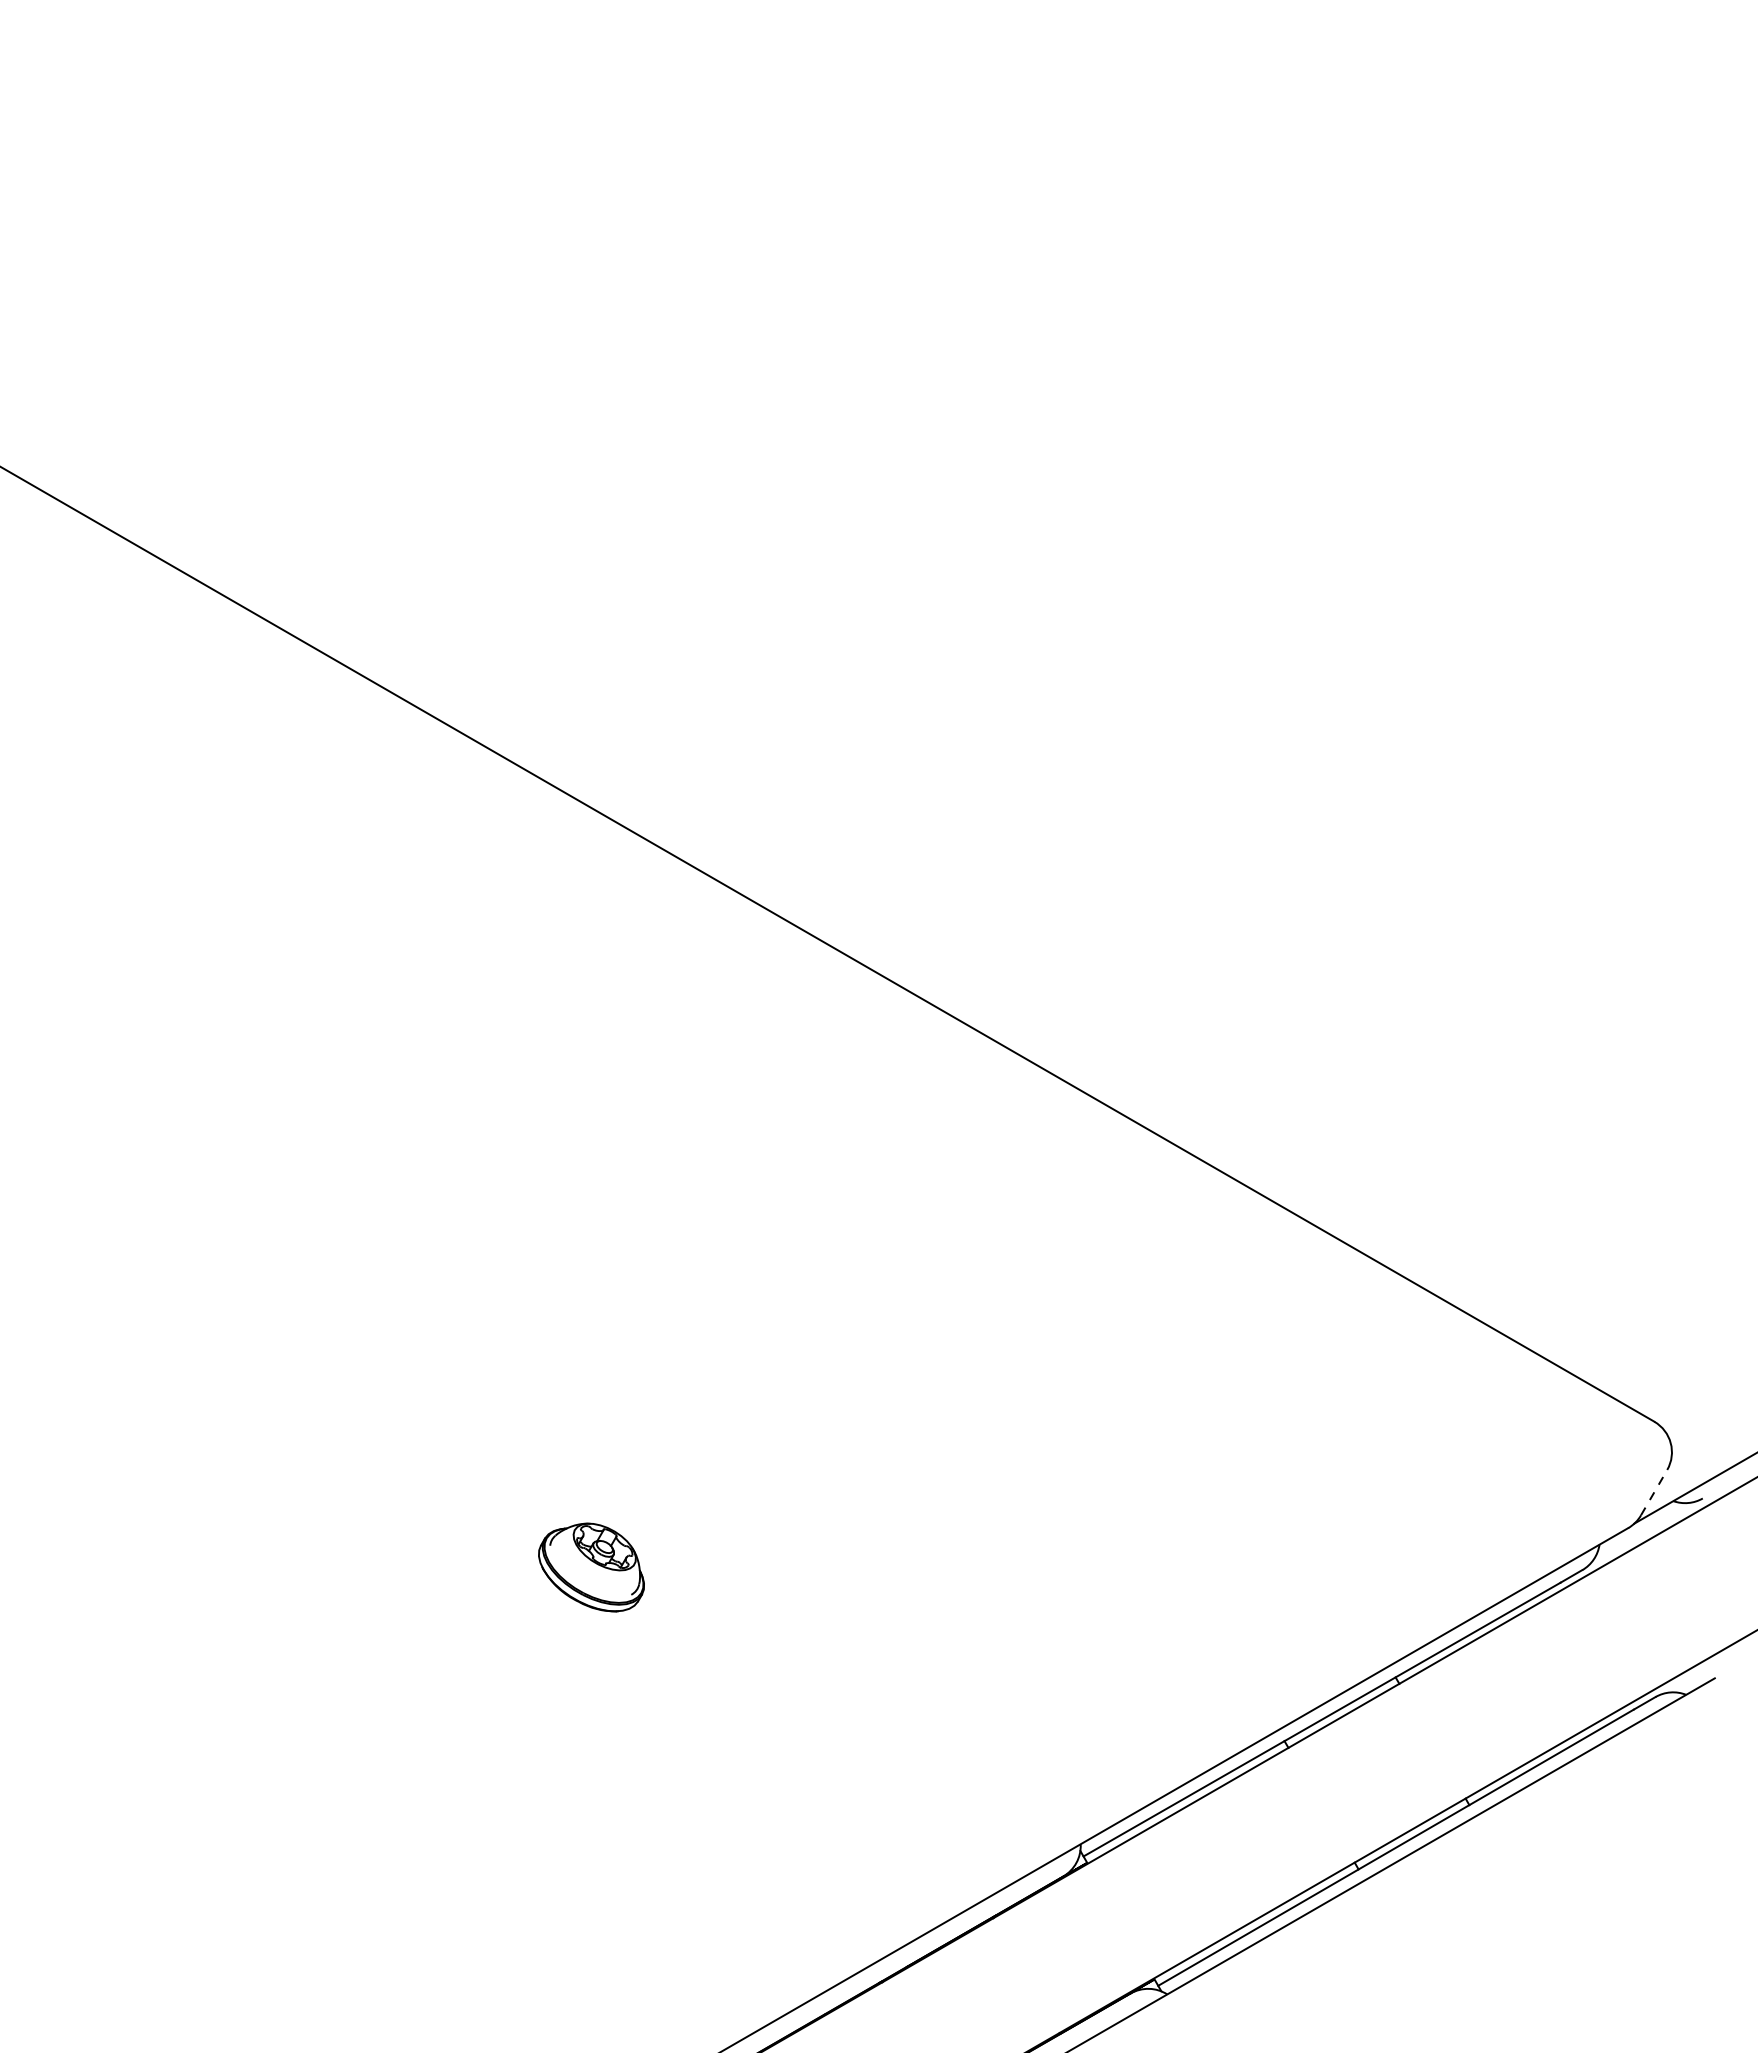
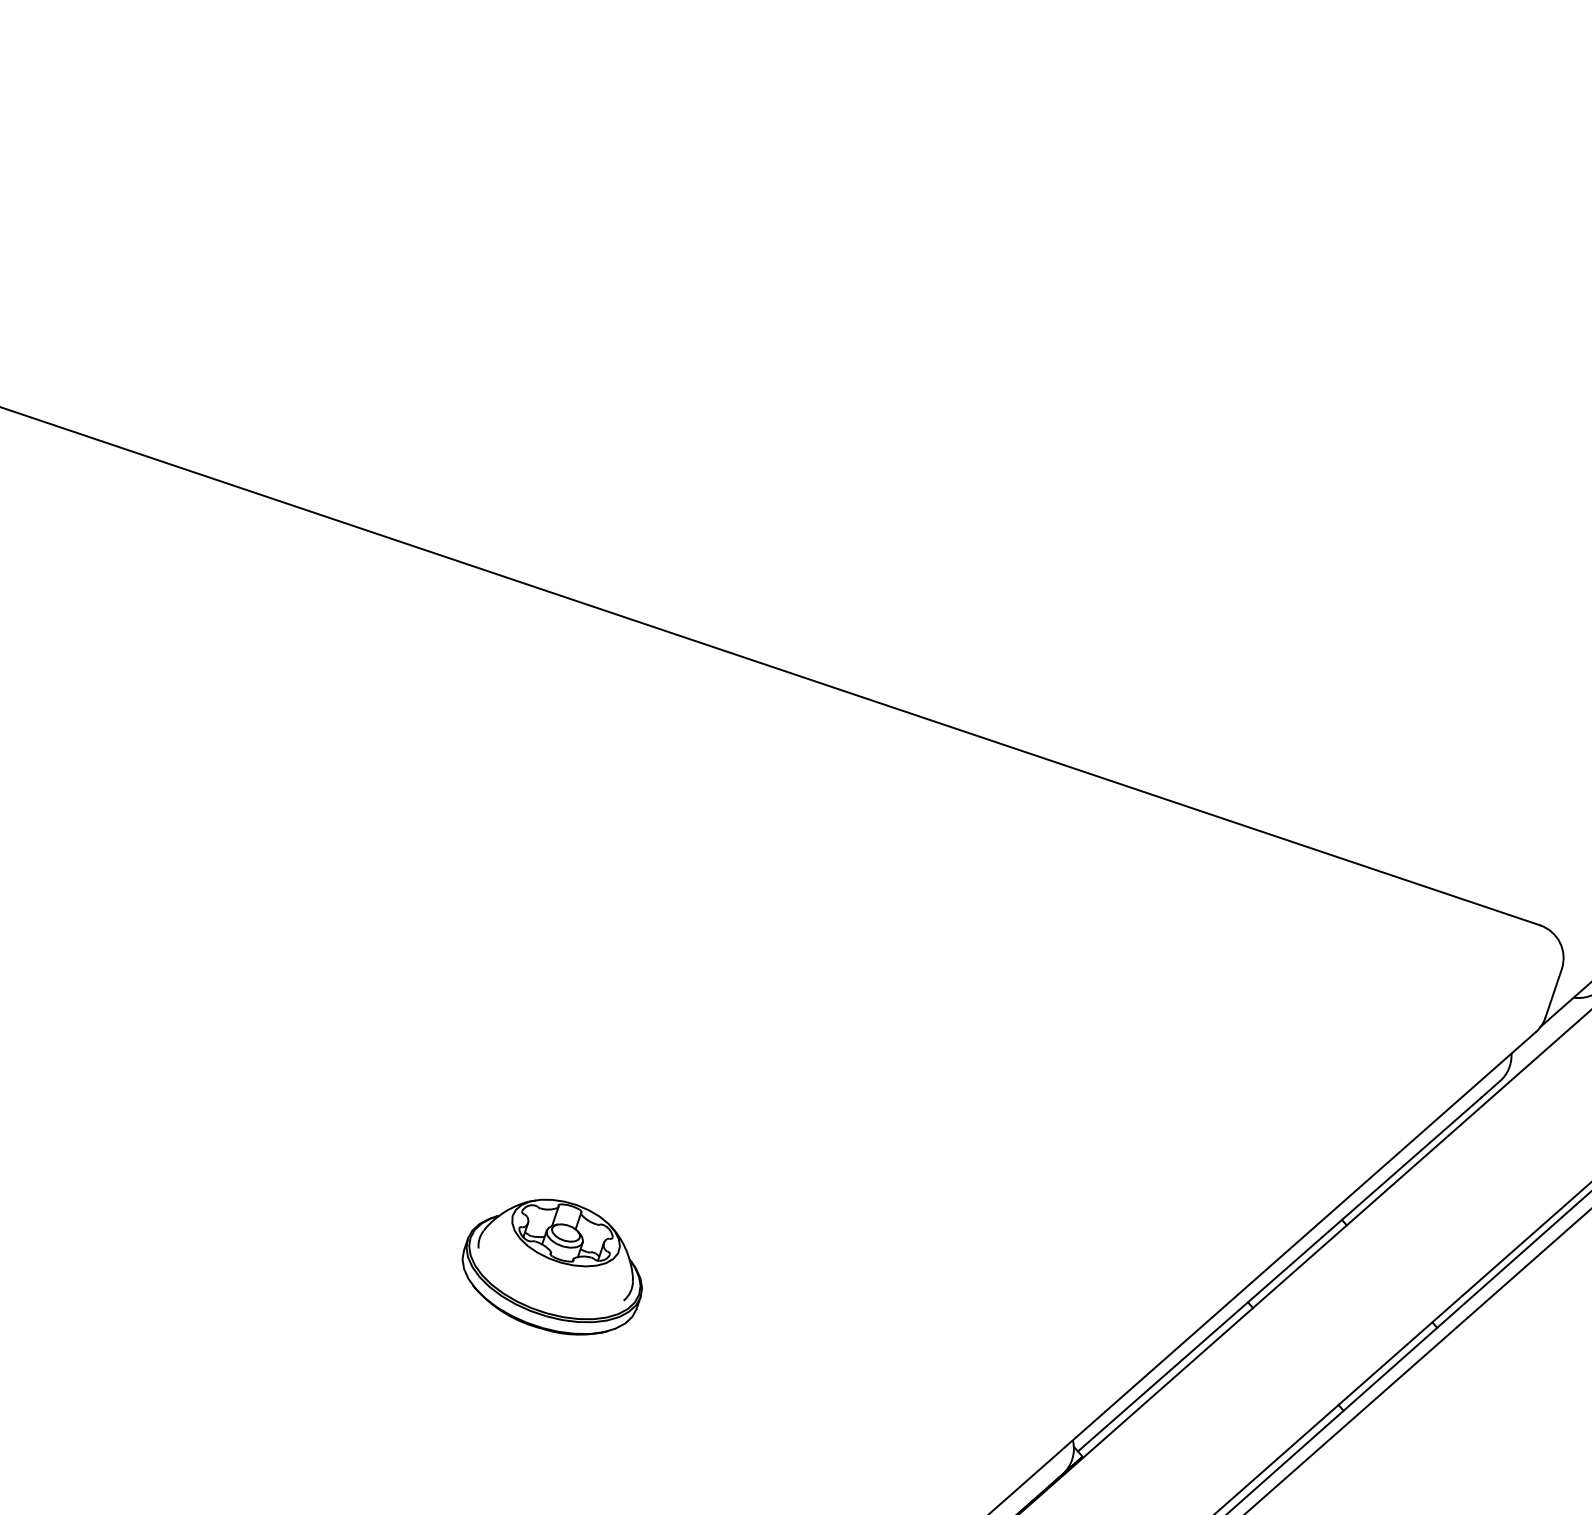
line: (1654, 1492) -> (1553, 993), dashed -> solid
part: (591, 1567) -> (551, 1269), size x1.67

